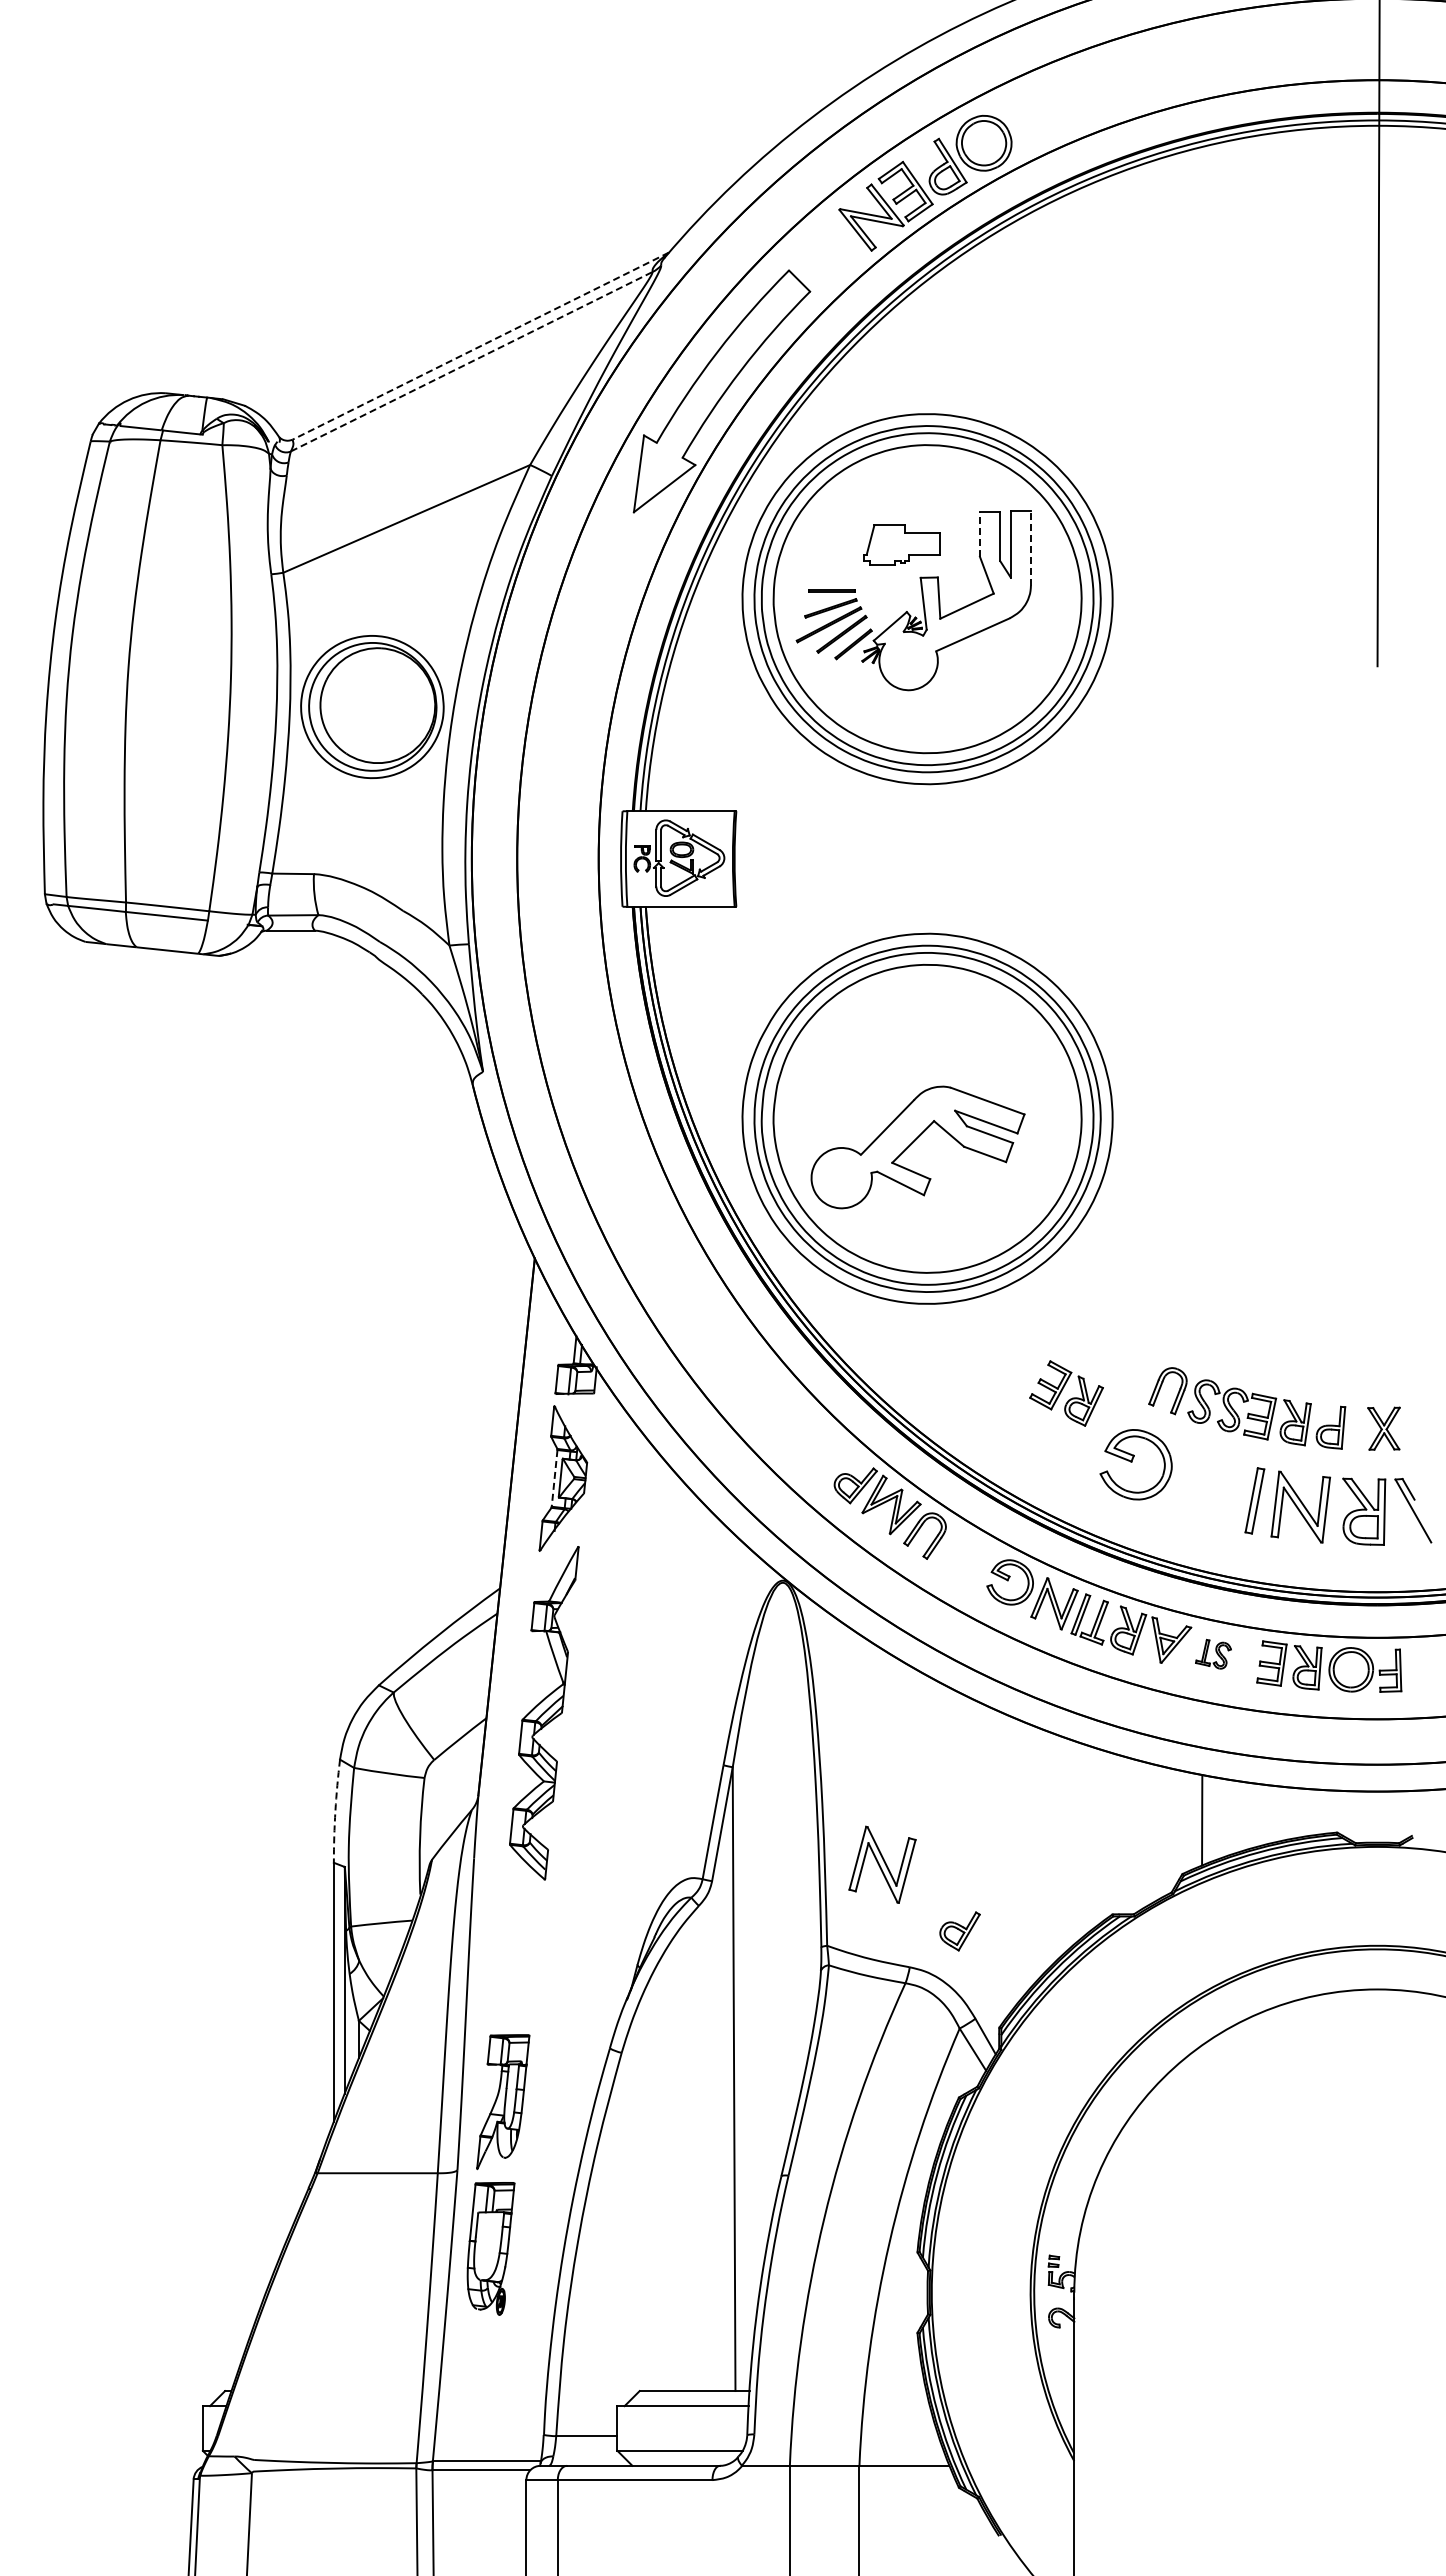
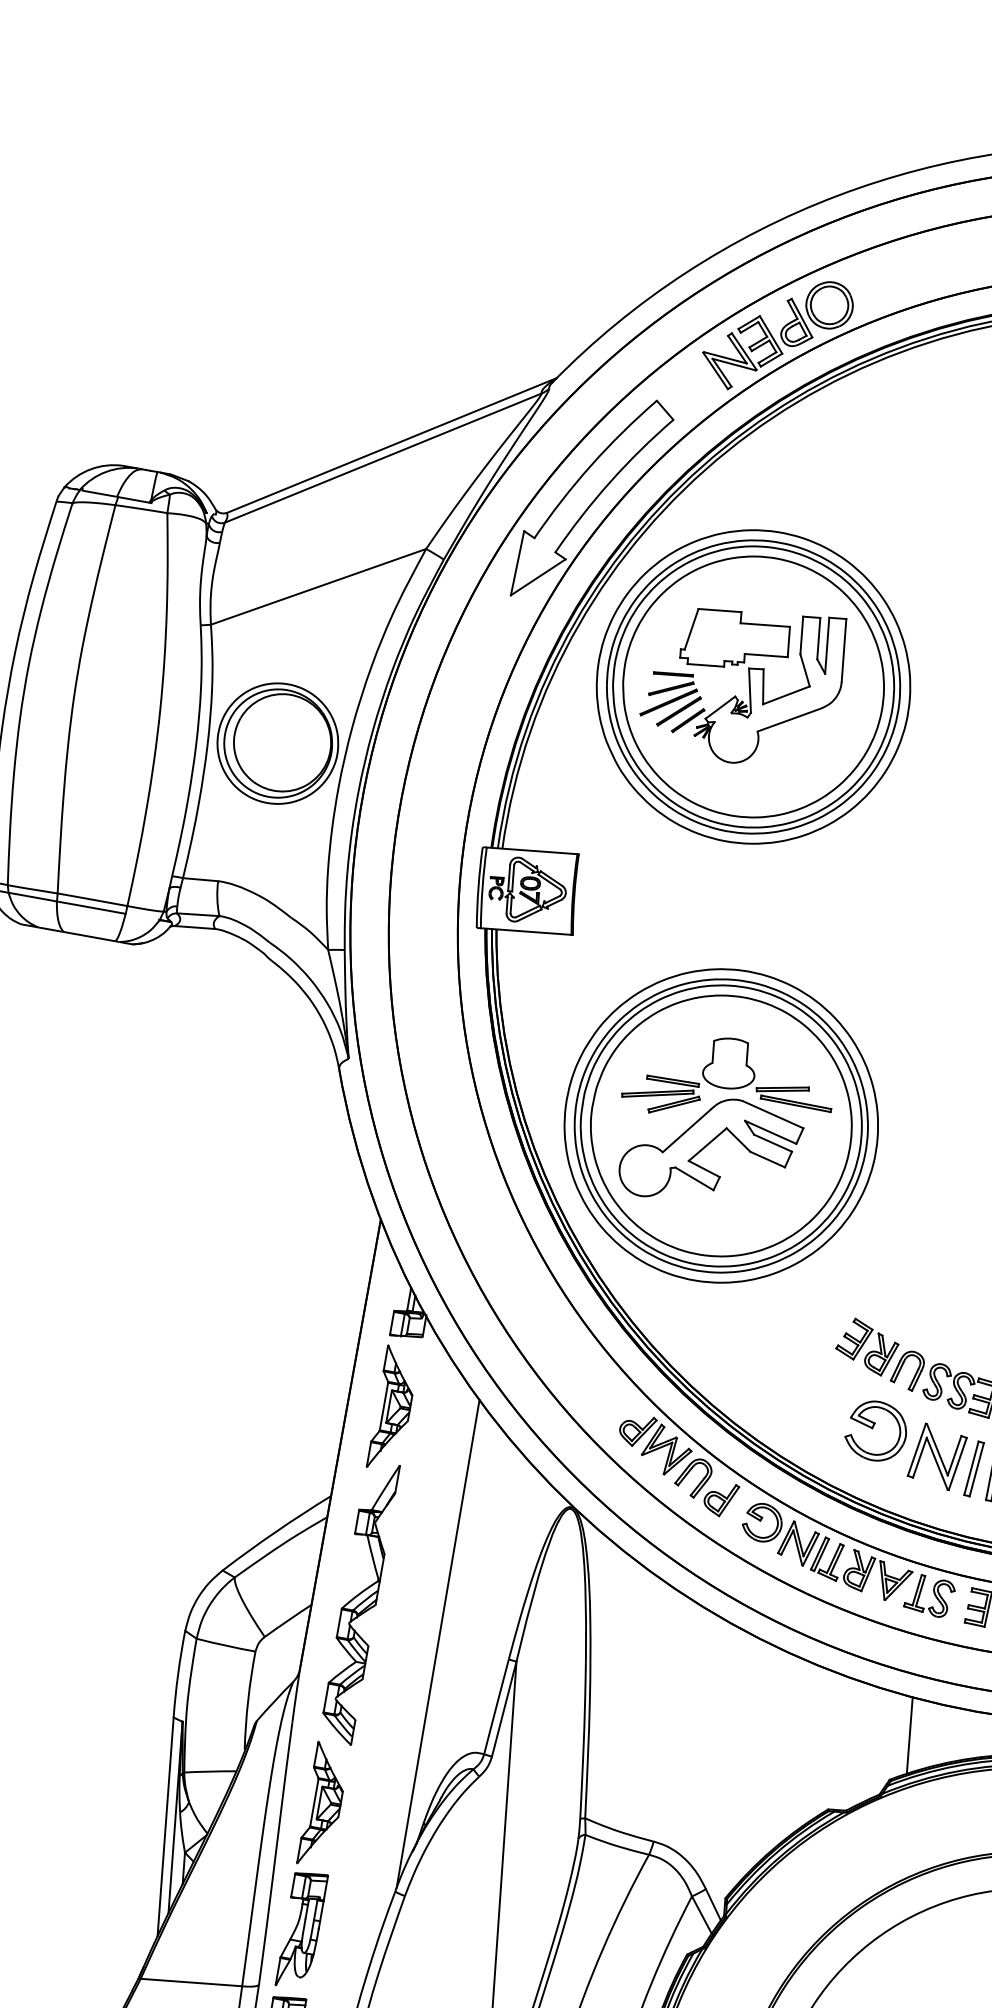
line: (480, 346) -> (391, 445), dashed -> solid
line: (471, 361) -> (383, 457), dashed -> solid
line: (979, 533) -> (801, 634), dashed -> solid
part: (901, 544) -> (734, 639), size x1.67
line: (1030, 547) -> (843, 649), dashed -> solid
part: (931, 1062) -> (728, 1078), added
part: (1066, 1393) -> (867, 1347), moved
line: (554, 1478) -> (383, 1406), dashed -> solid
part: (1213, 1654) -> (929, 1596), size x1.67
line: (638, 1752) -> (437, 1643), added
arc: (335, 1811) -> (178, 1674), dashed -> solid
part: (882, 1864) -> (937, 1456), moved
part: (959, 1931) -> (720, 1500), moved
part: (515, 1950) -> (321, 1802), added

